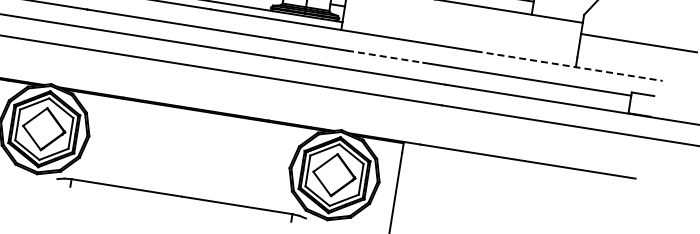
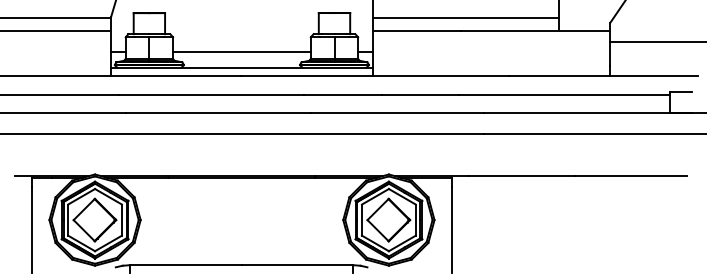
line: (385, 57) -> (420, 95), dashed -> solid
line: (569, 65) -> (603, 75), dashed -> solid

